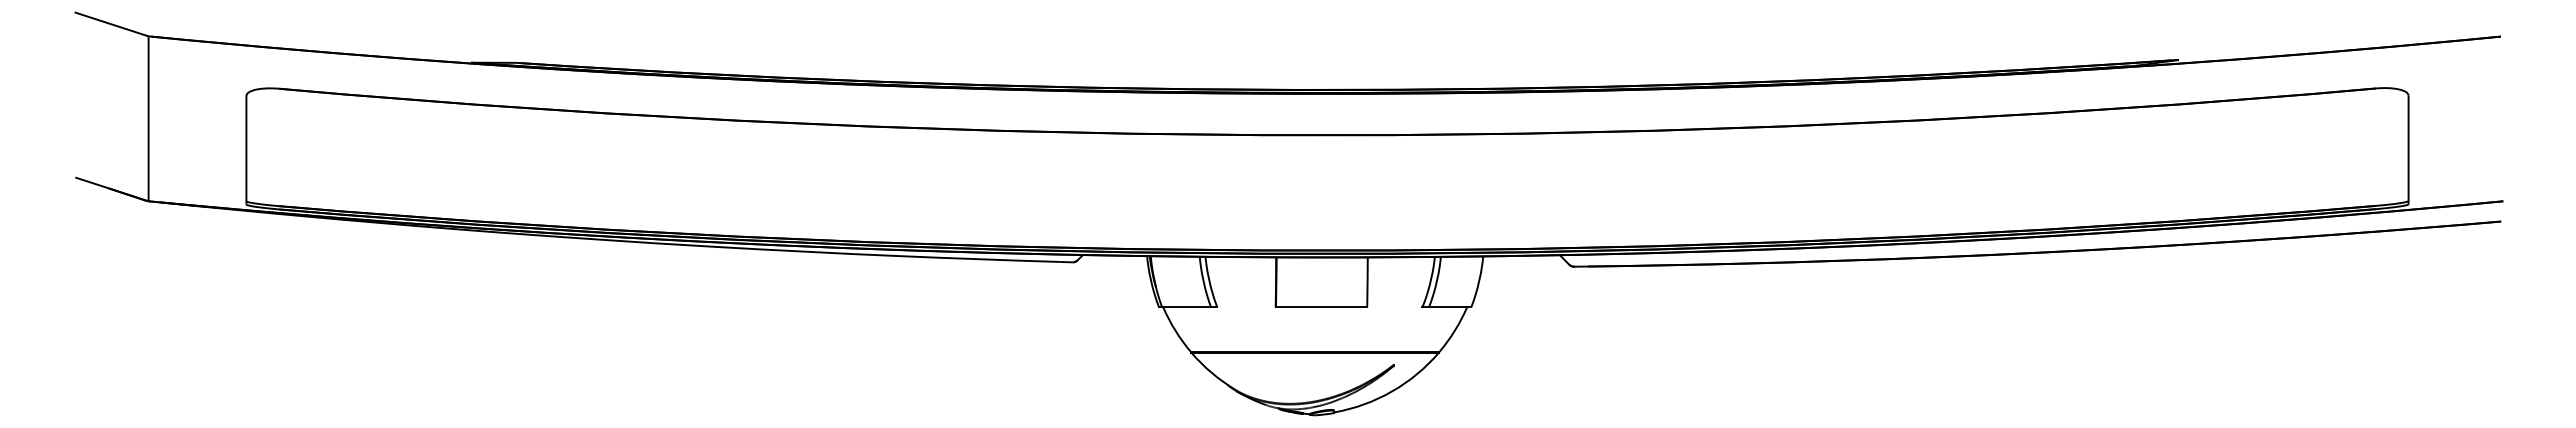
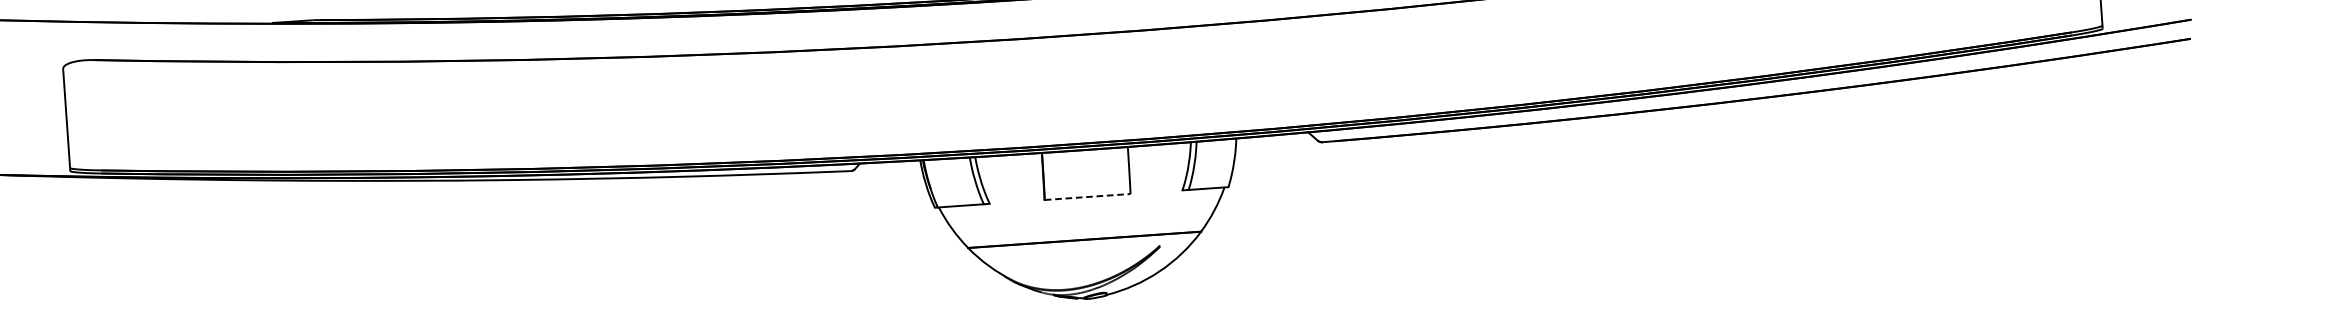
line: (1321, 307) -> (1087, 197), solid -> dashed

